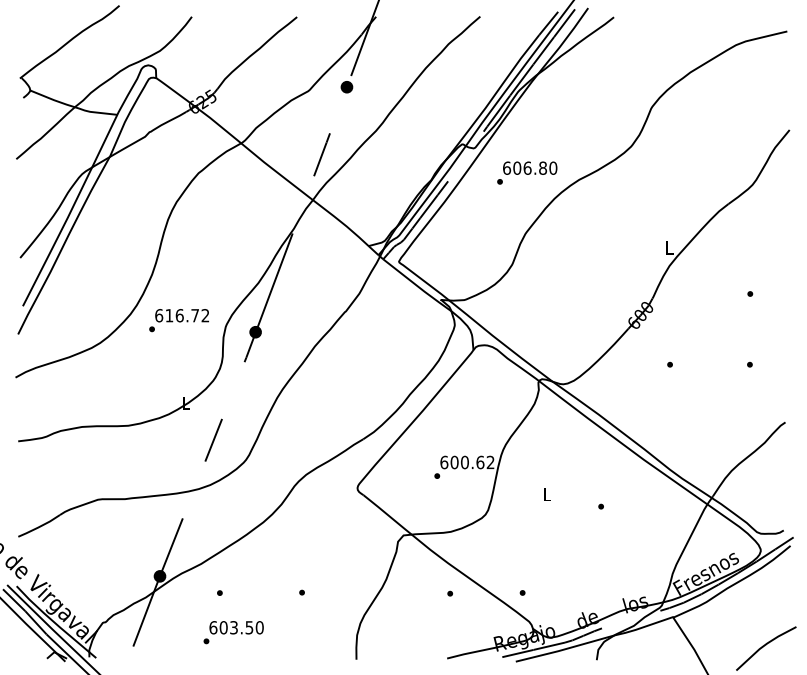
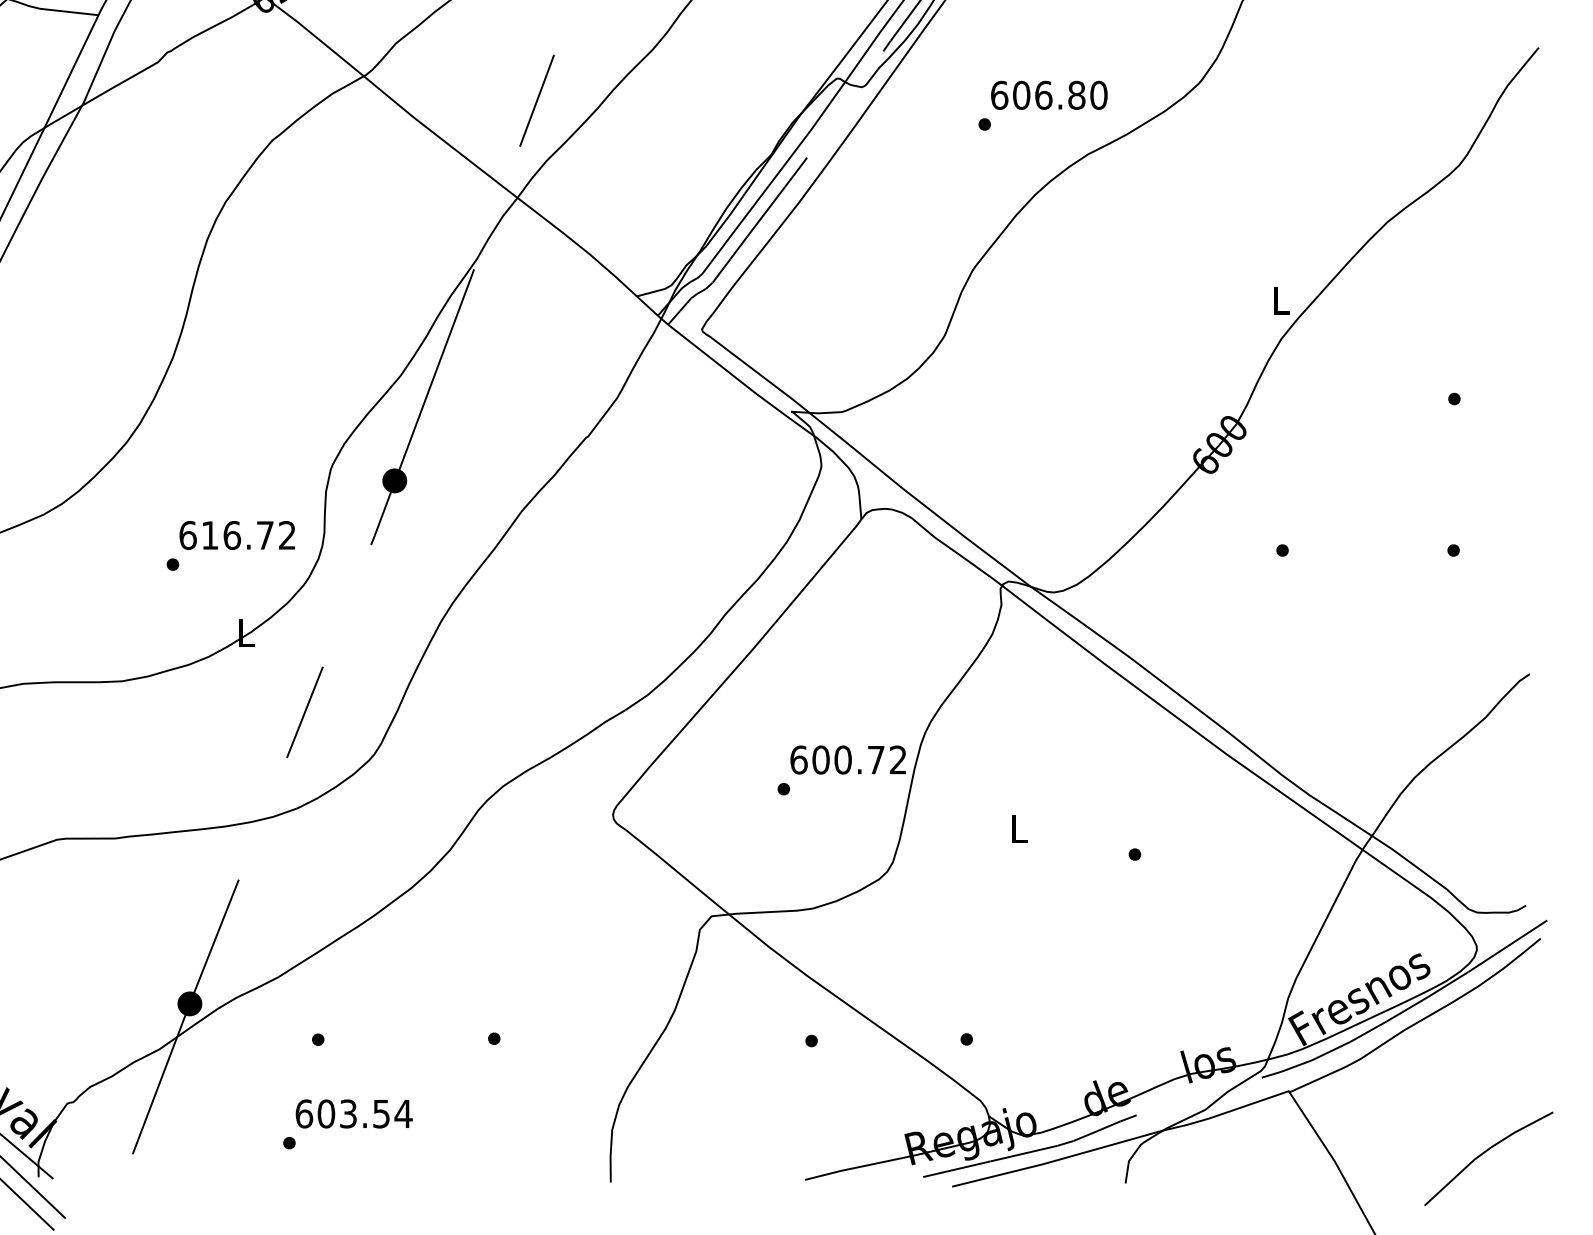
text: (527, 172) -> (1043, 104), moved
text: (178, 320) -> (229, 545), moved
text: (480, 462) -> (876, 759), 600.62 -> 600.72
text: (259, 627) -> (403, 1113), 603.50 -> 603.54

